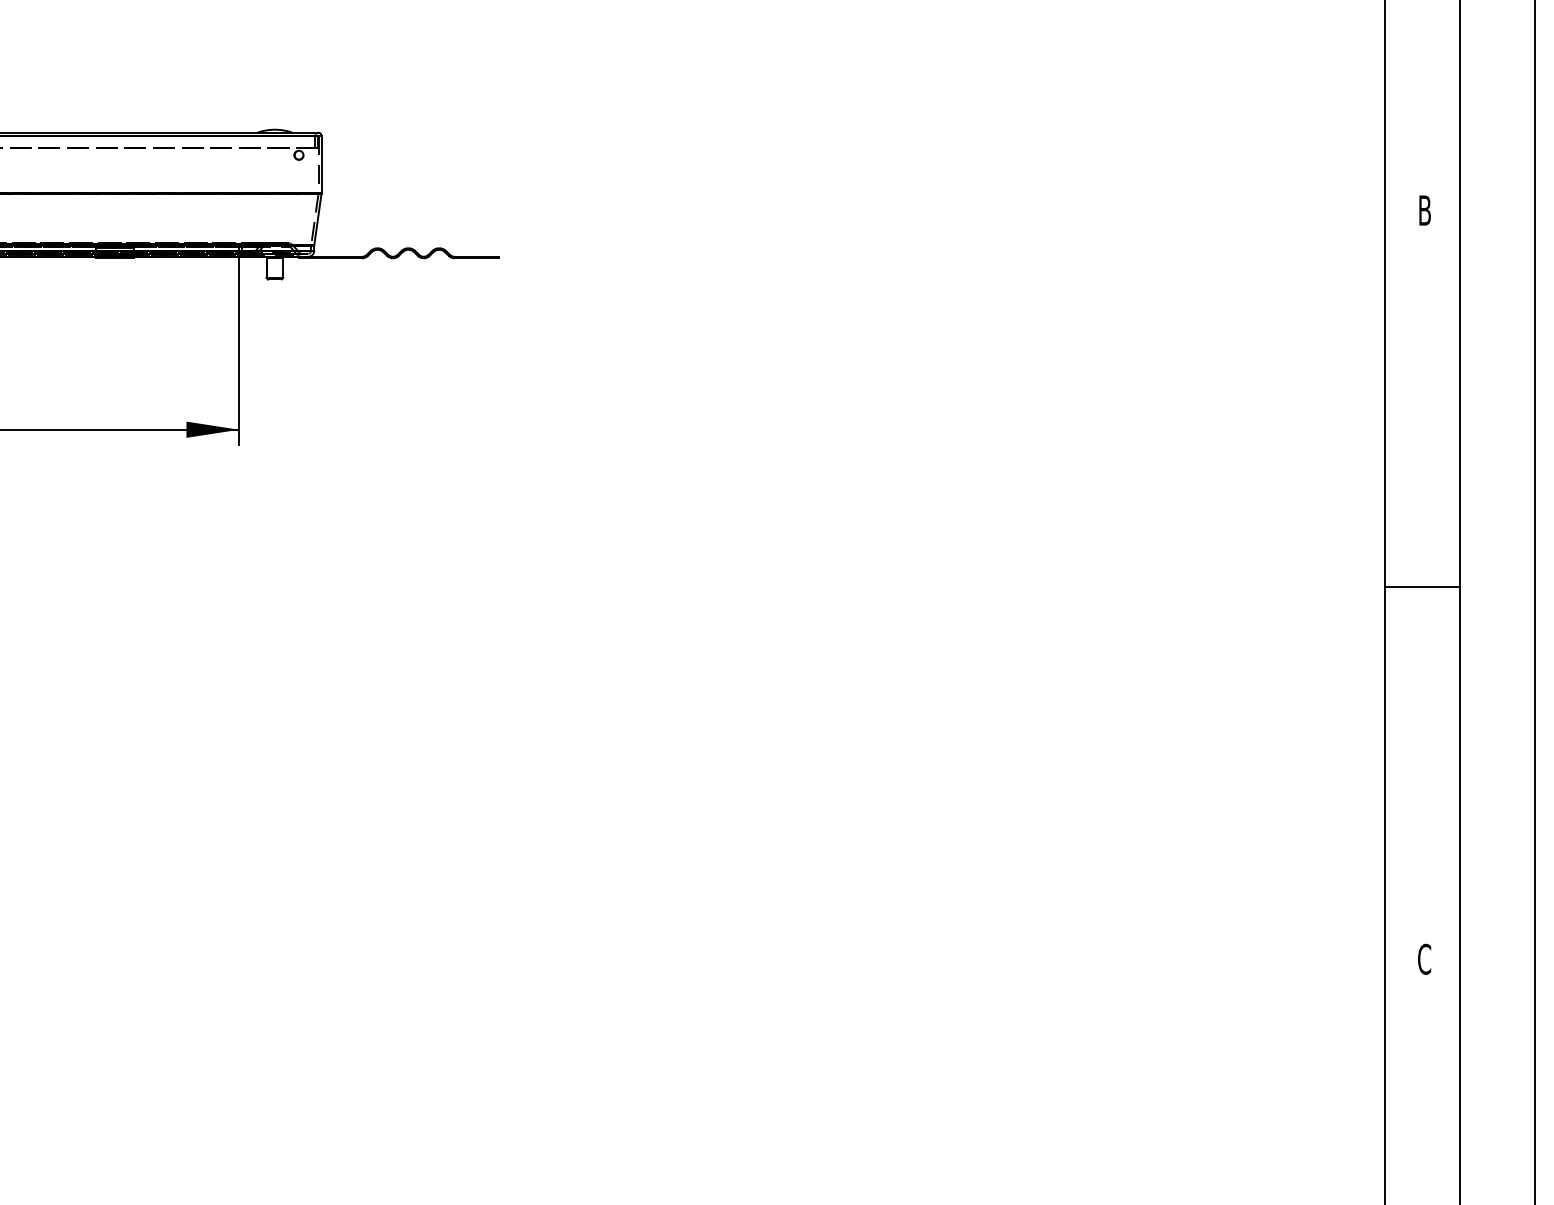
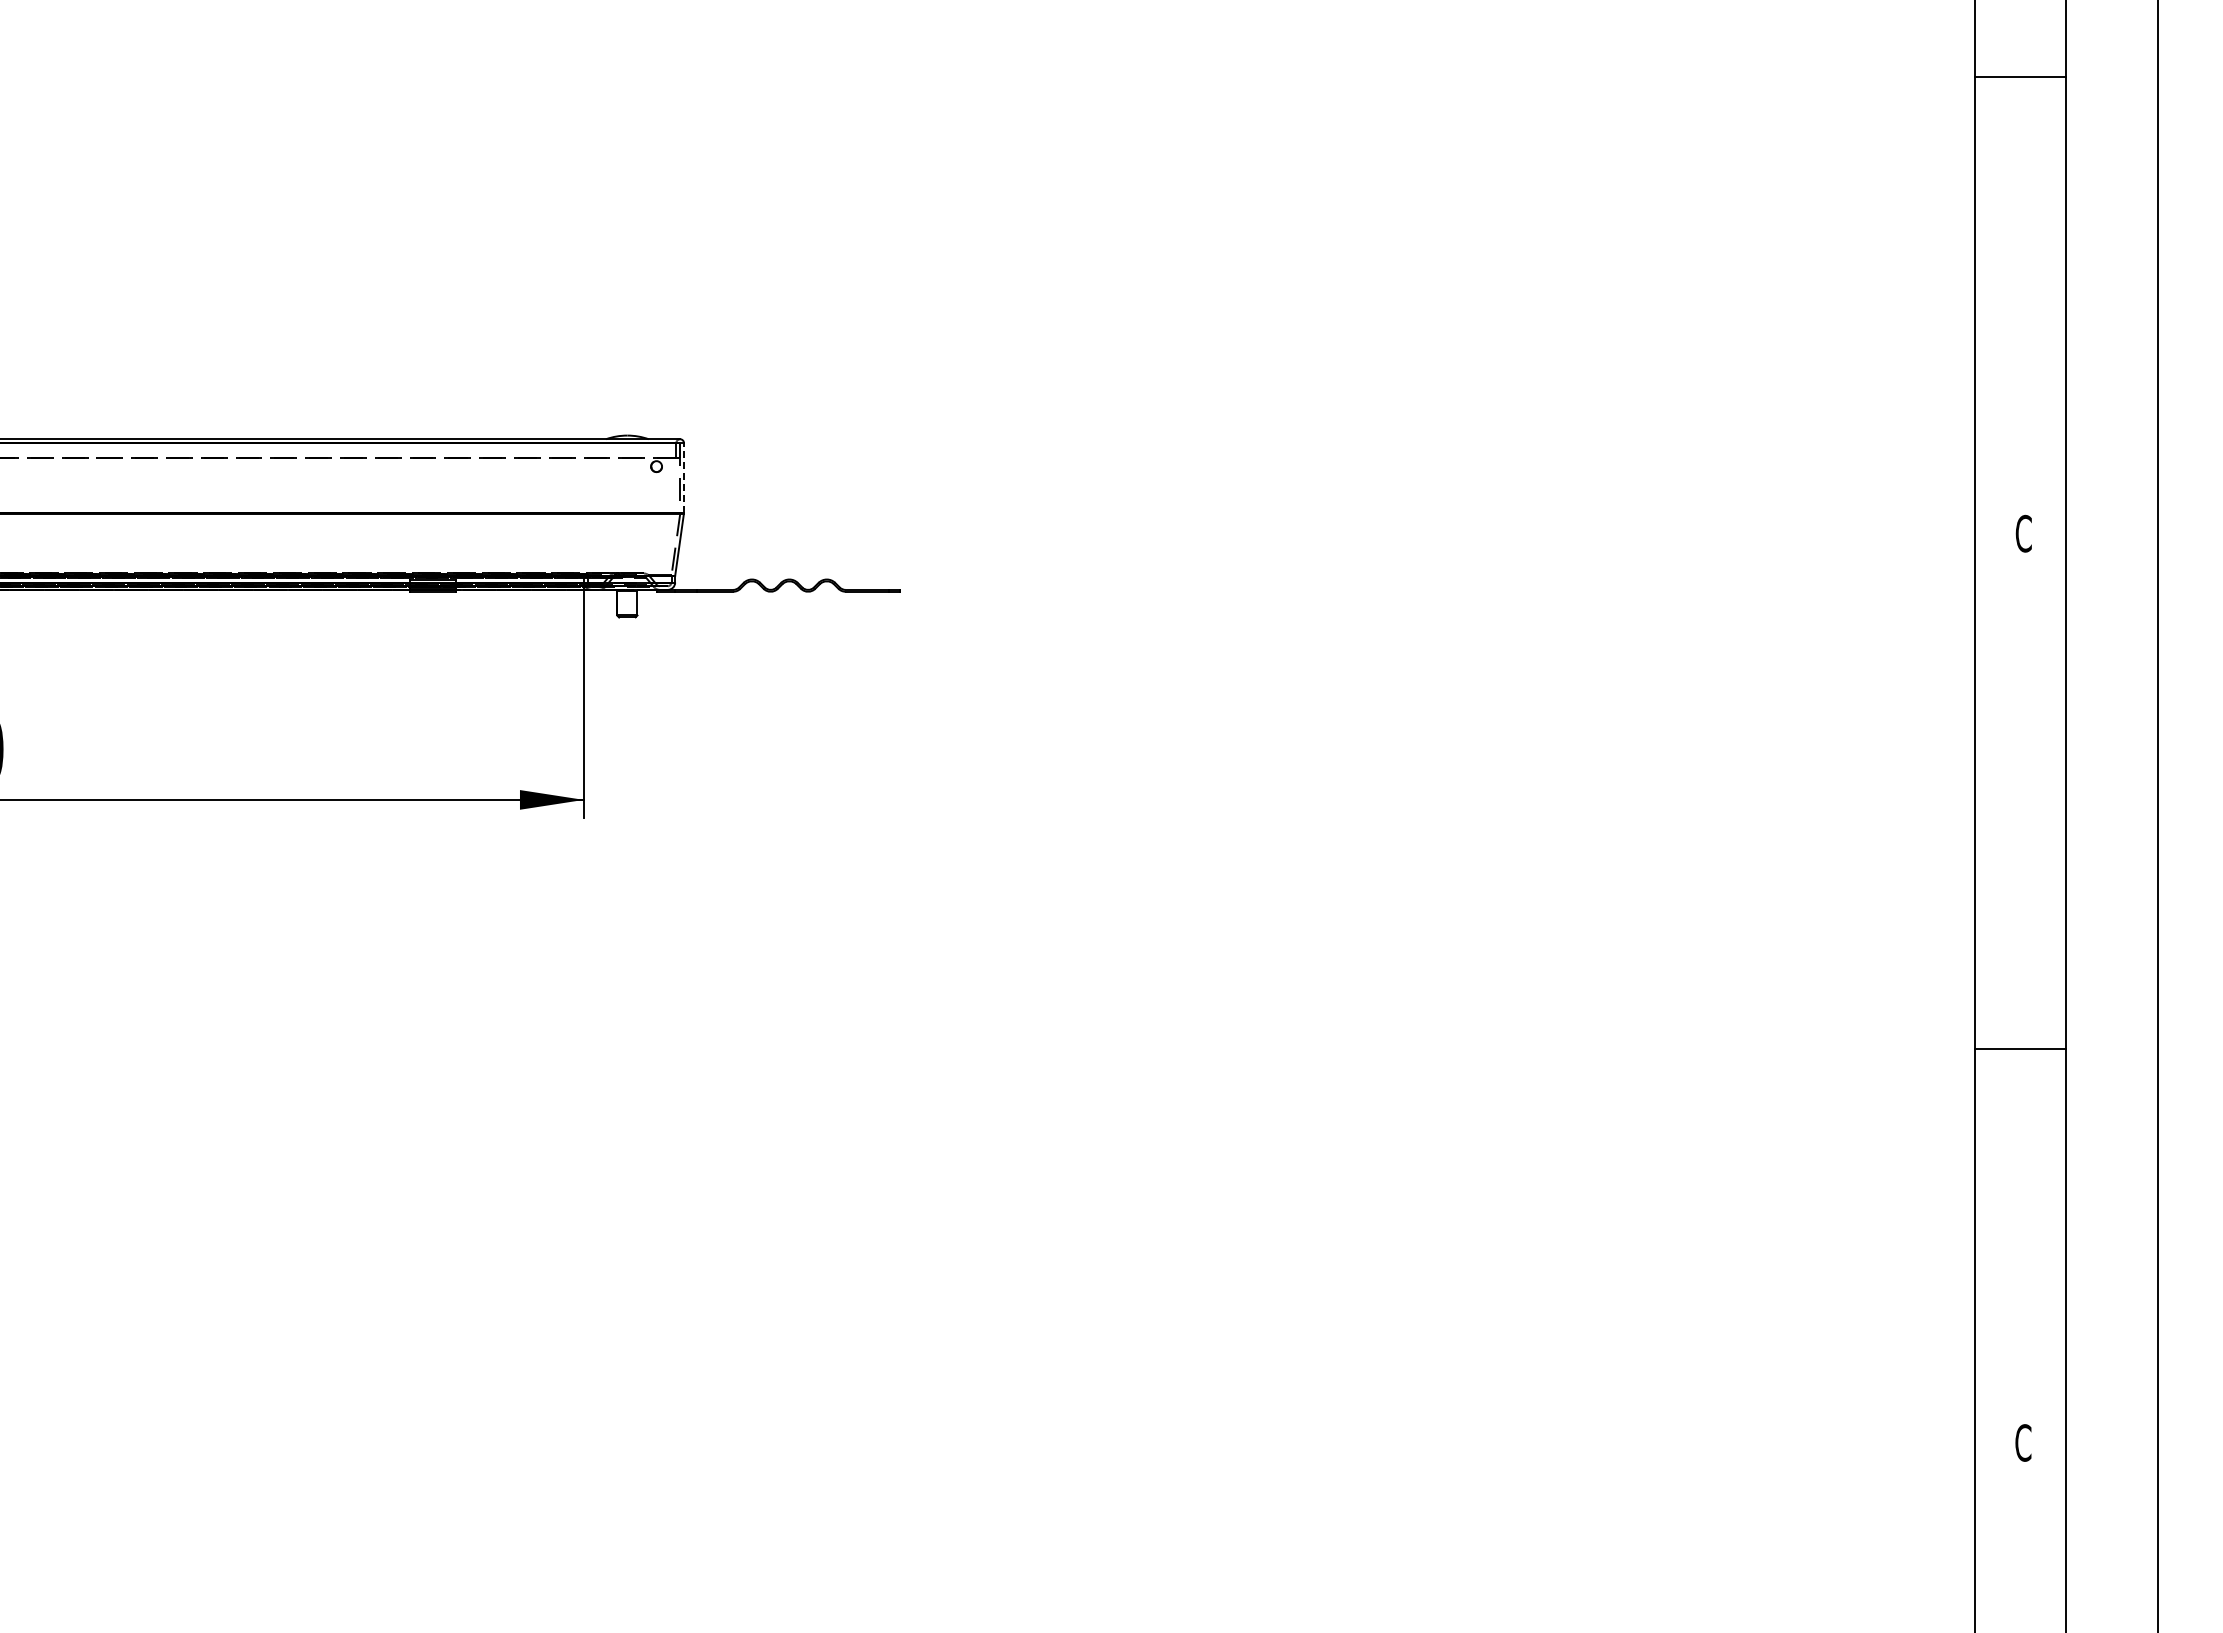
line: (321, 164) -> (684, 477), solid -> dashed
text: (1424, 210) -> (2023, 533), B -> C
line: (1422, 586) -> (2020, 1048), moved

